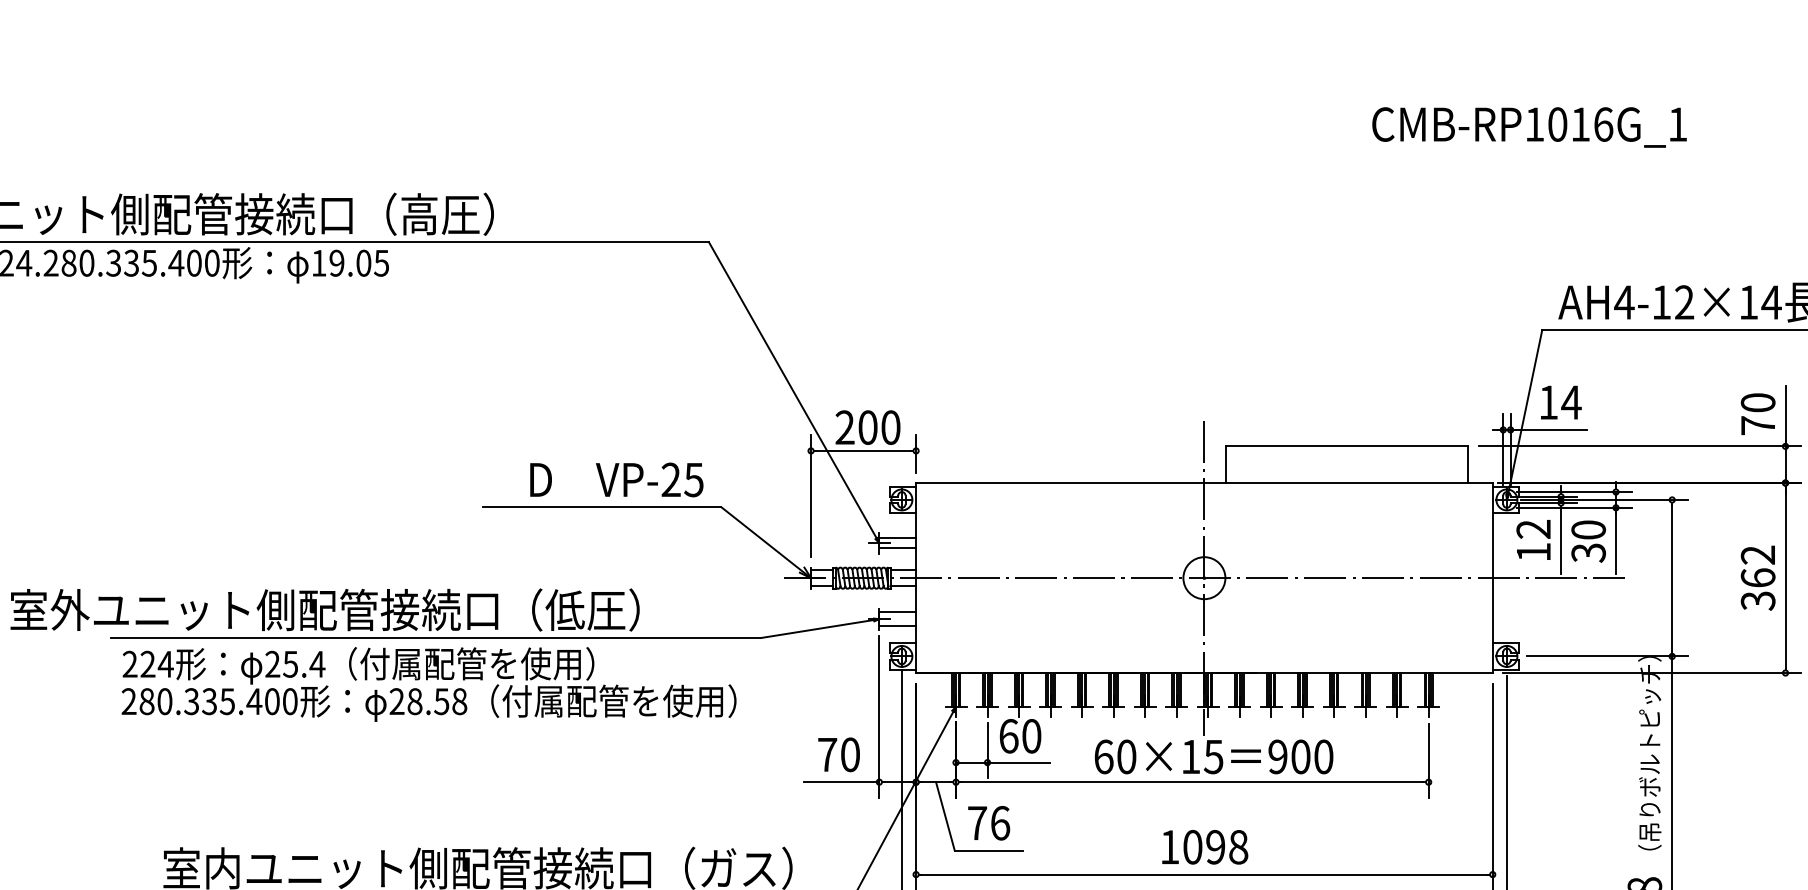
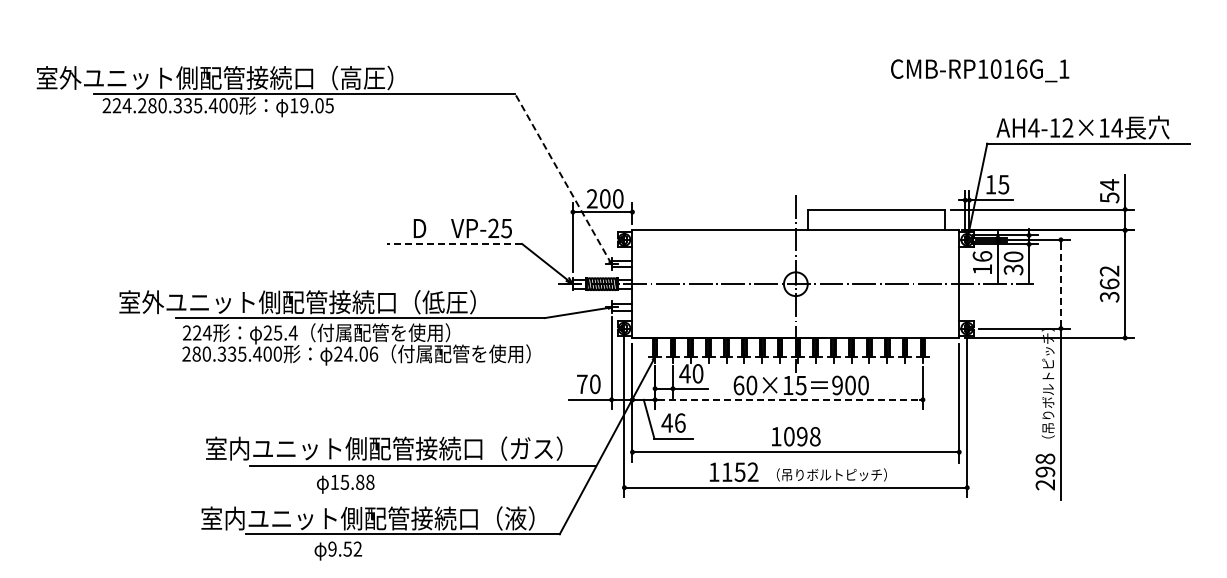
text: (1530, 126) -> (980, 70), moved
line: (794, 393) -> (563, 179), solid -> dashed
text: (1570, 402) -> (1003, 184), 14 -> 15
text: (1757, 414) -> (1109, 191), 70 -> 54
line: (602, 508) -> (454, 244), solid -> dashed
text: (1533, 529) -> (982, 256), 12 -> 16
line: (1671, 578) -> (1060, 284), solid -> dashed
text: (437, 700) -> (361, 353), 28.58 -> 24.06
text: (1007, 735) -> (684, 373), 60 -> 40
line: (1193, 781) -> (789, 399), solid -> dashed
text: (977, 822) -> (667, 422), 76 -> 46

